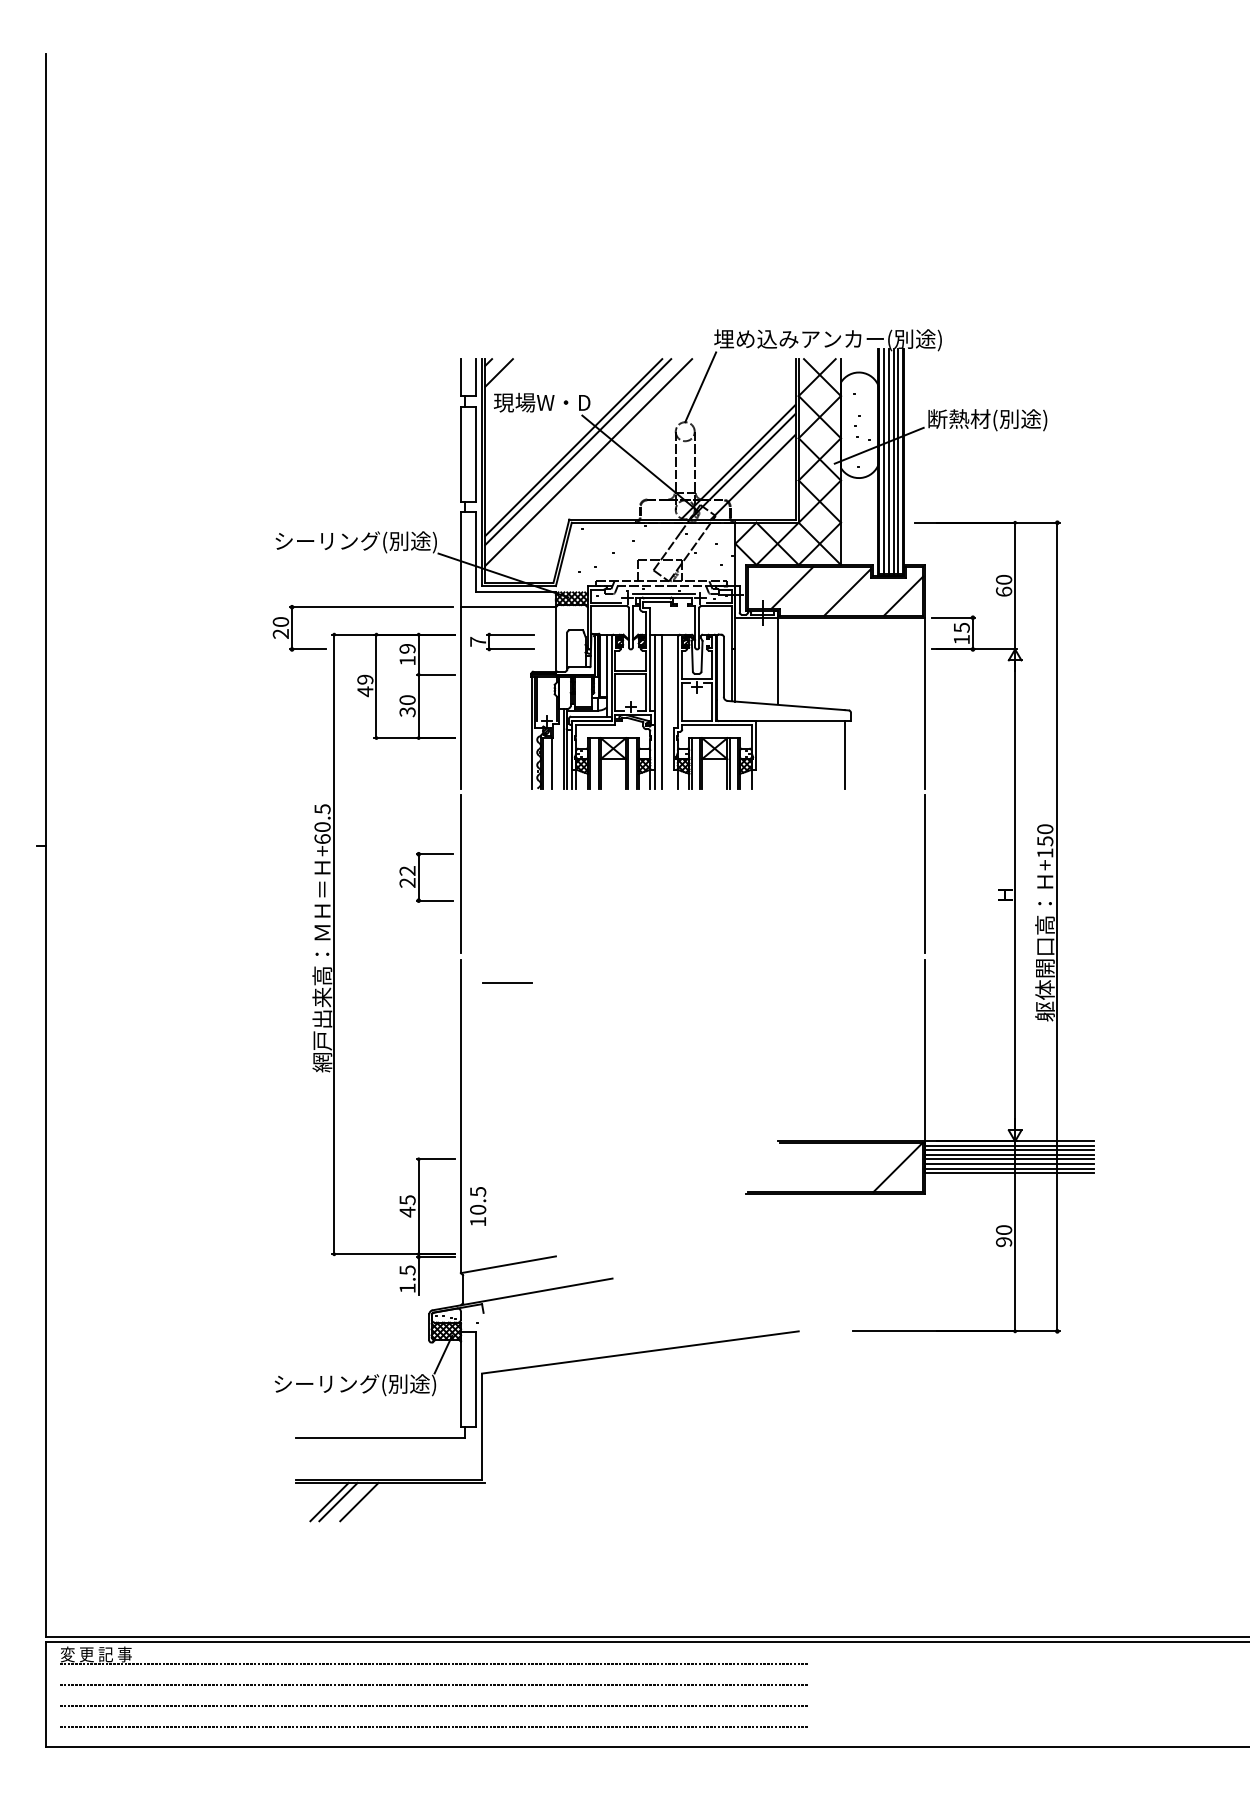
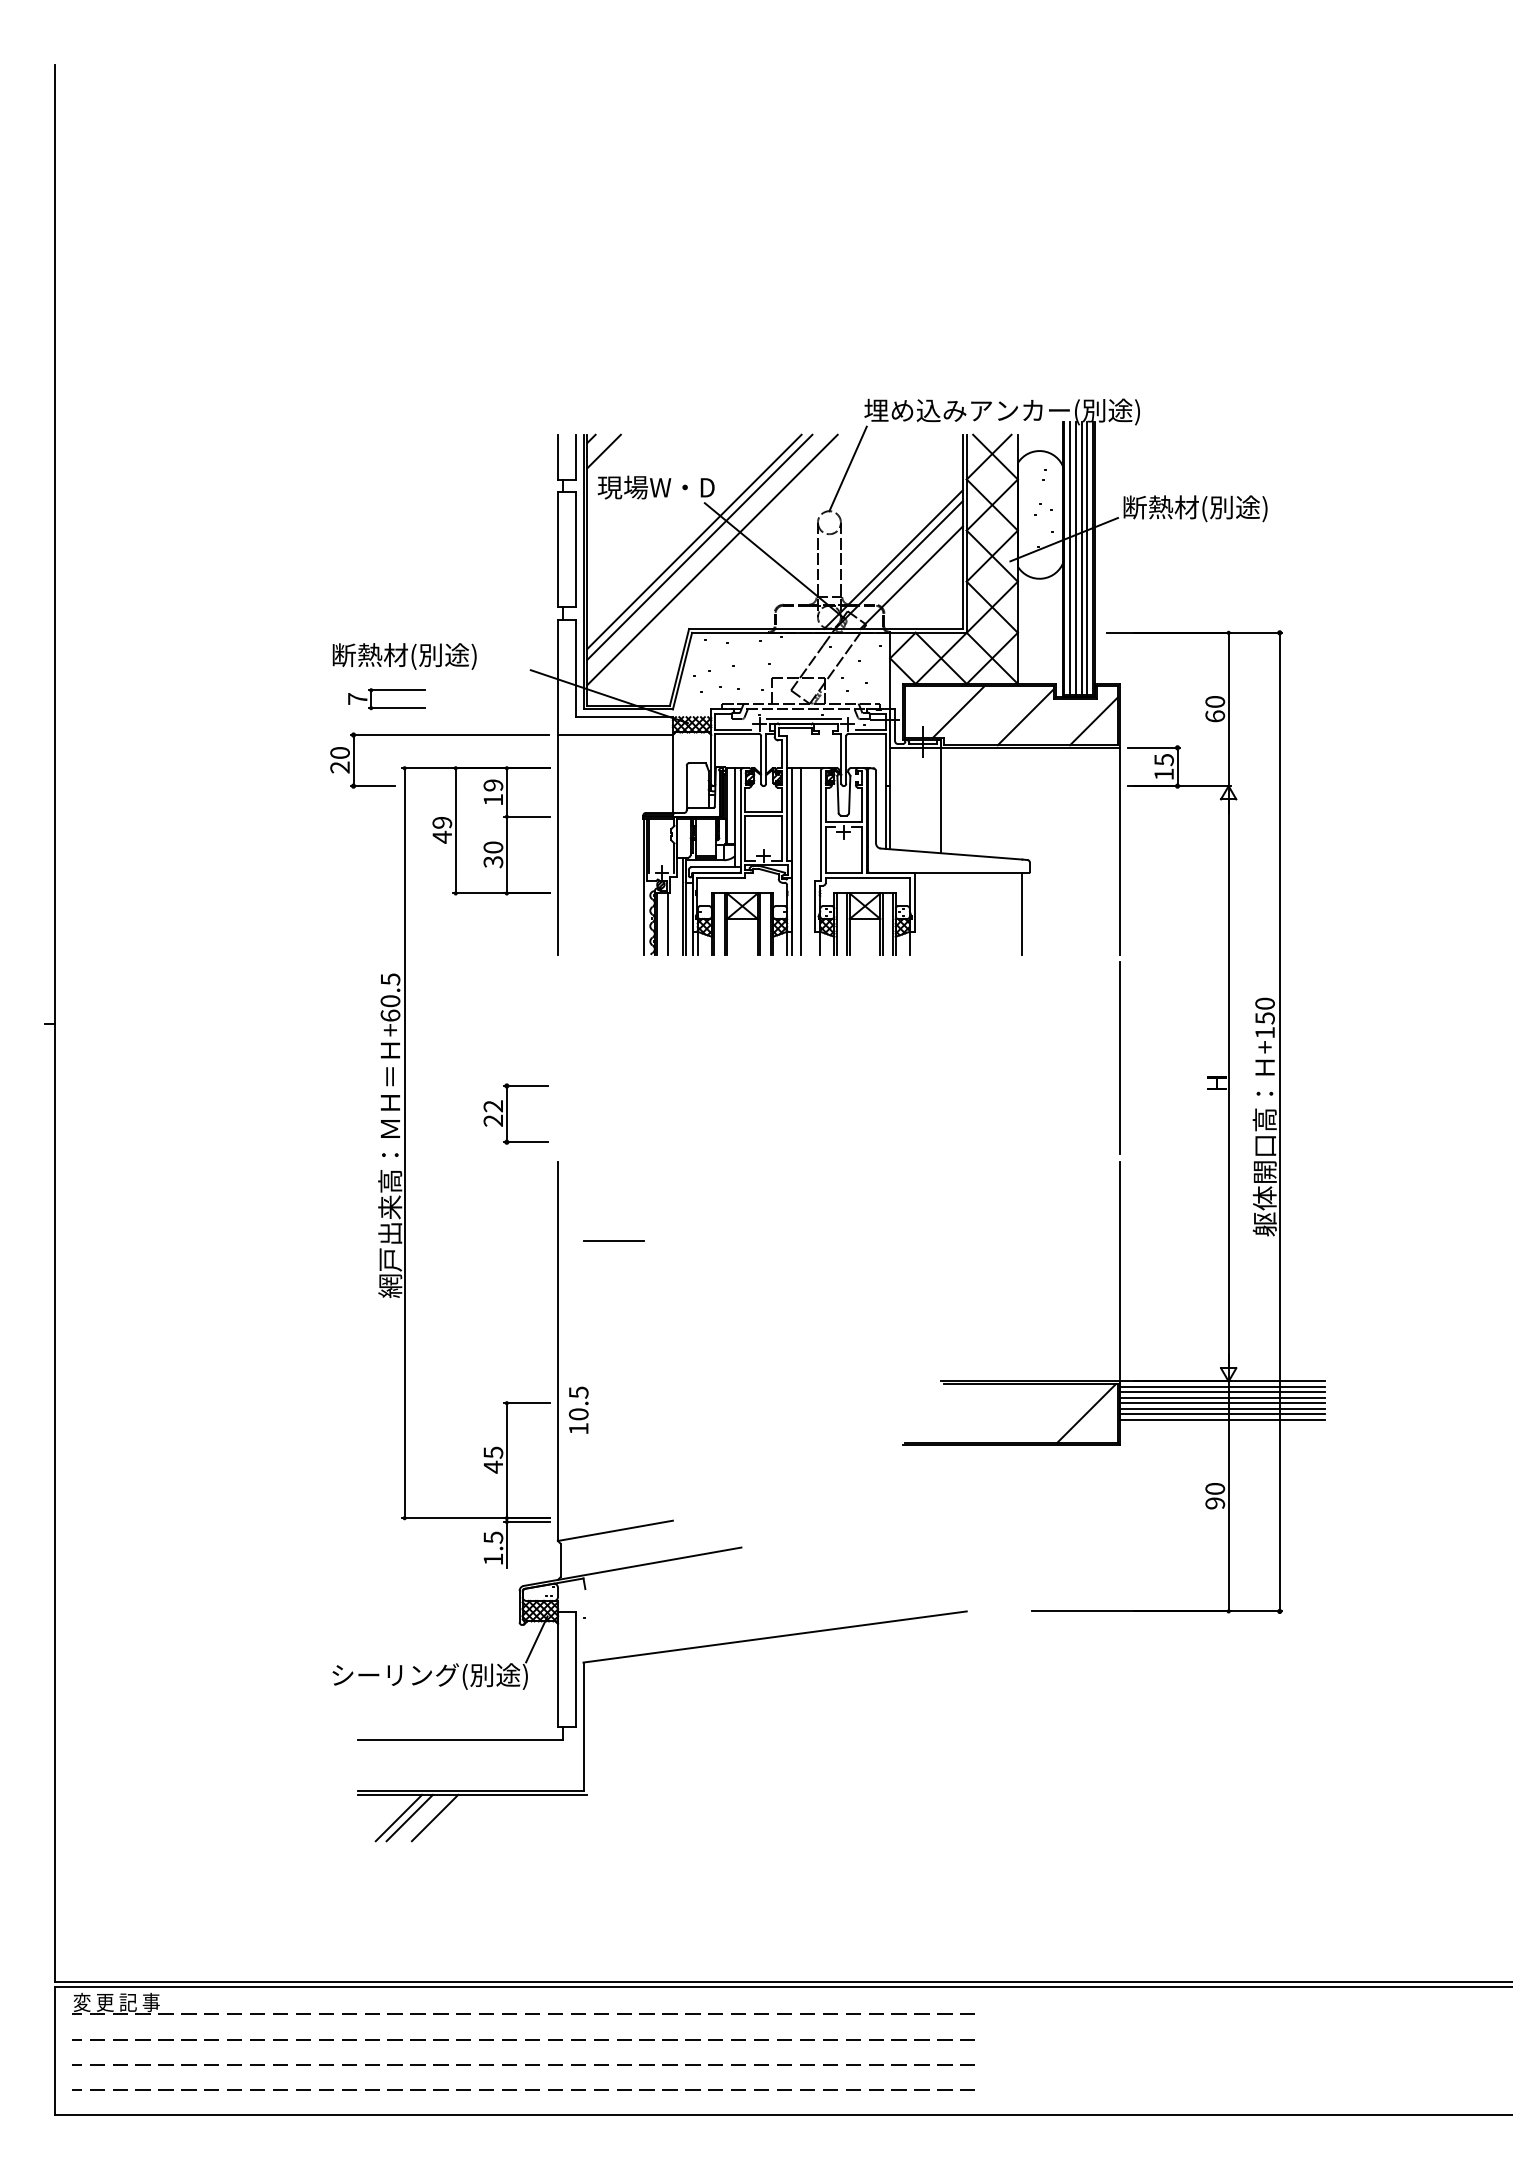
text: (355, 542) -> (430, 656), シーリング(別途) -> 断熱材(別途)
part: (501, 648) -> (386, 707), moved
line: (460, 874) -> (557, 1058), removed
part: (419, 876) -> (507, 1113), moved
line: (506, 982) -> (613, 1240), moved
text: (477, 1205) -> (578, 1409), moved

